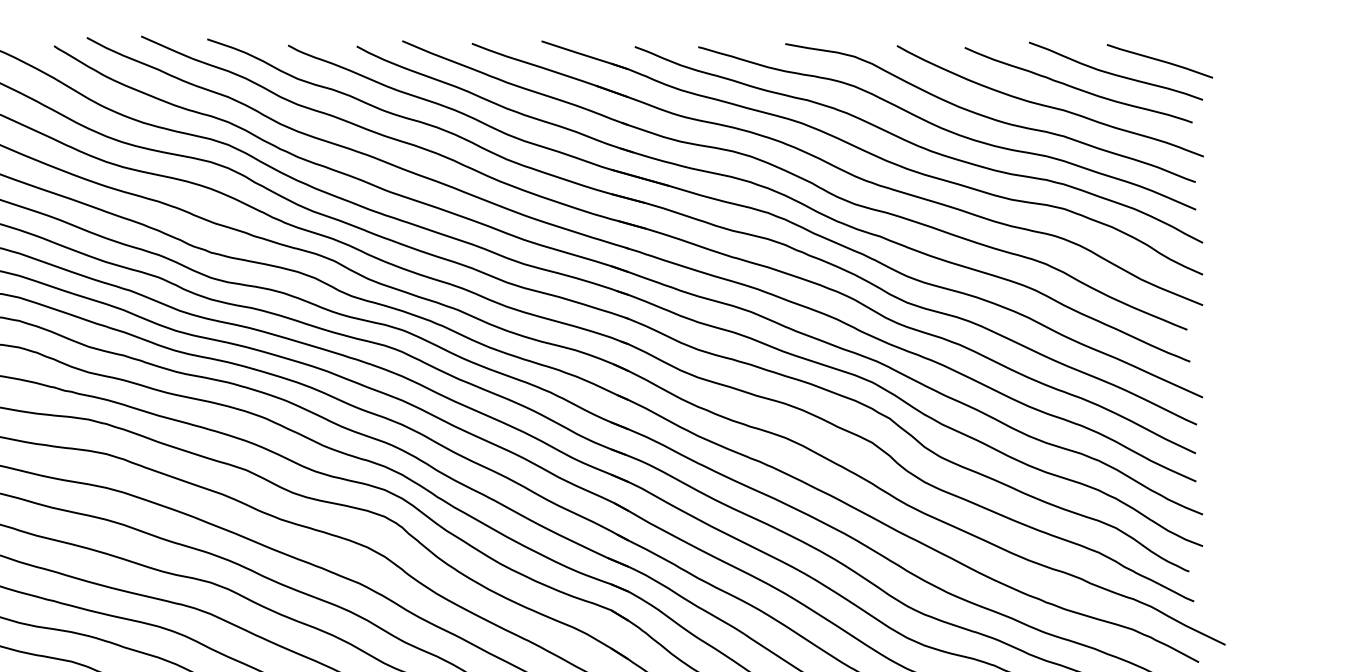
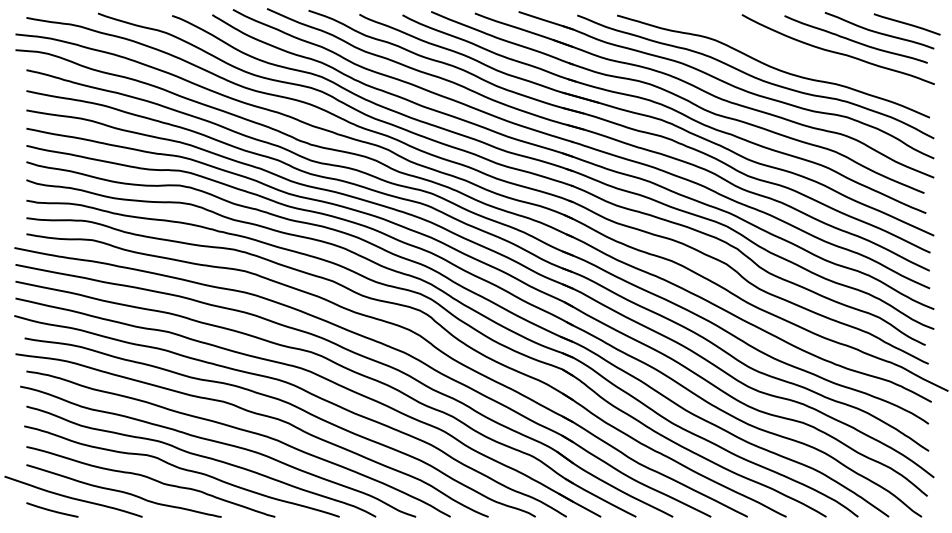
curve: (988, 115) -> (799, 58), removed

